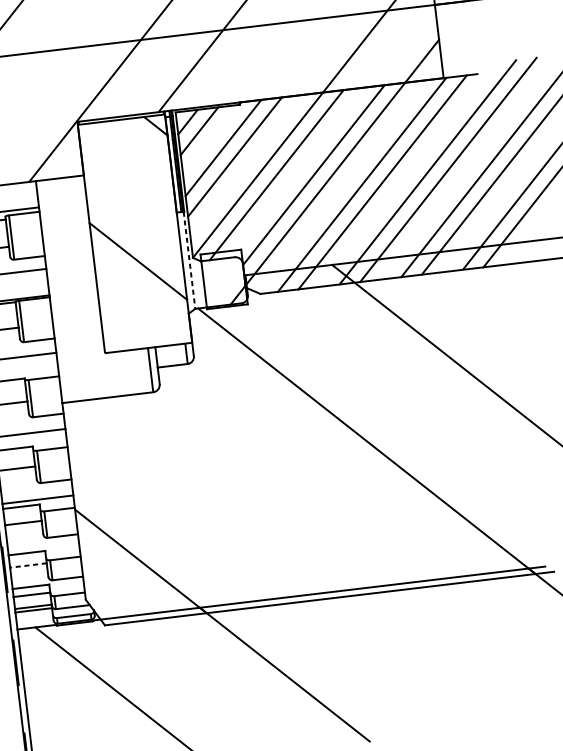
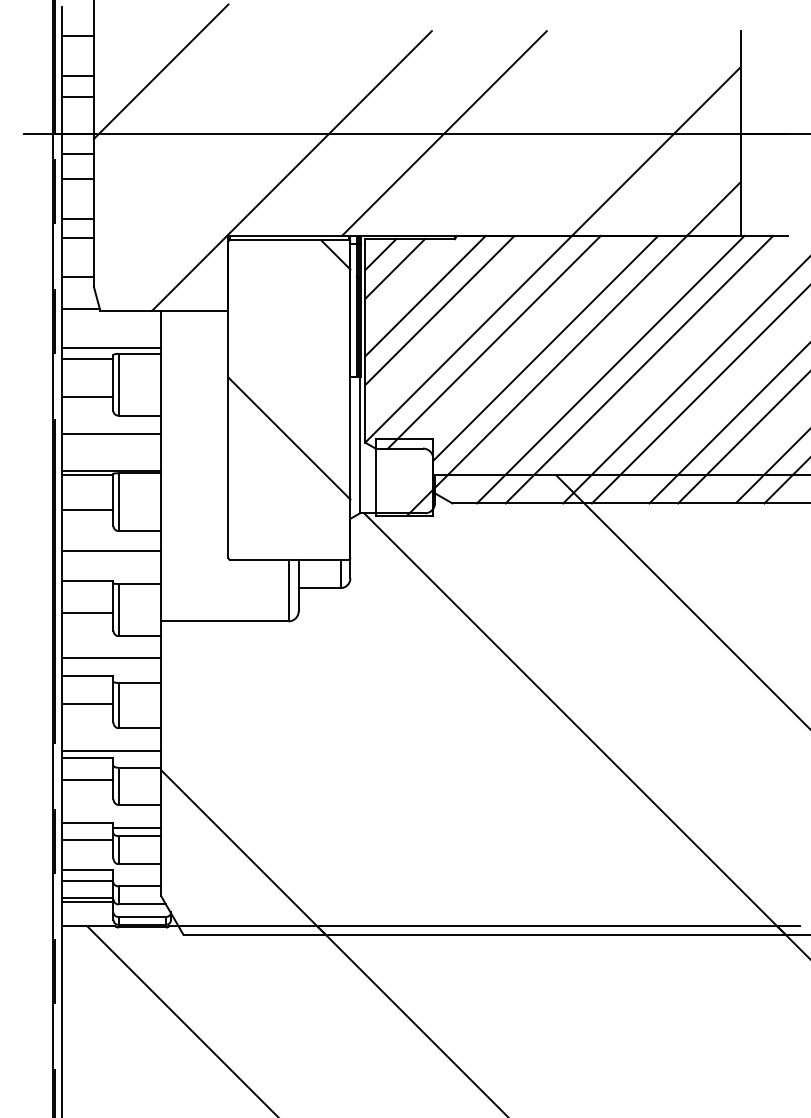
line: (189, 260) -> (360, 445), dashed -> solid
line: (62, 552) -> (137, 827), added
line: (28, 565) -> (87, 839), dashed -> solid

